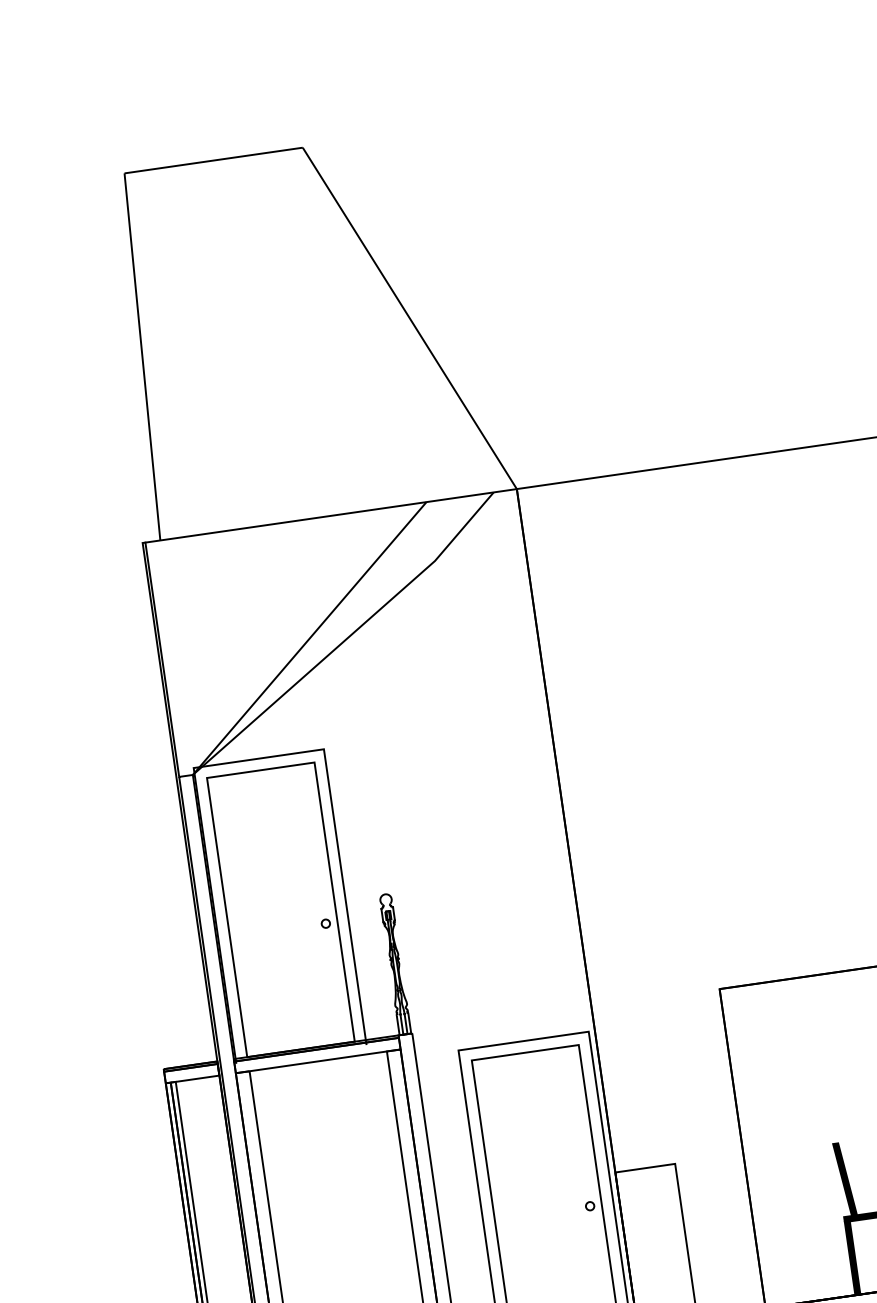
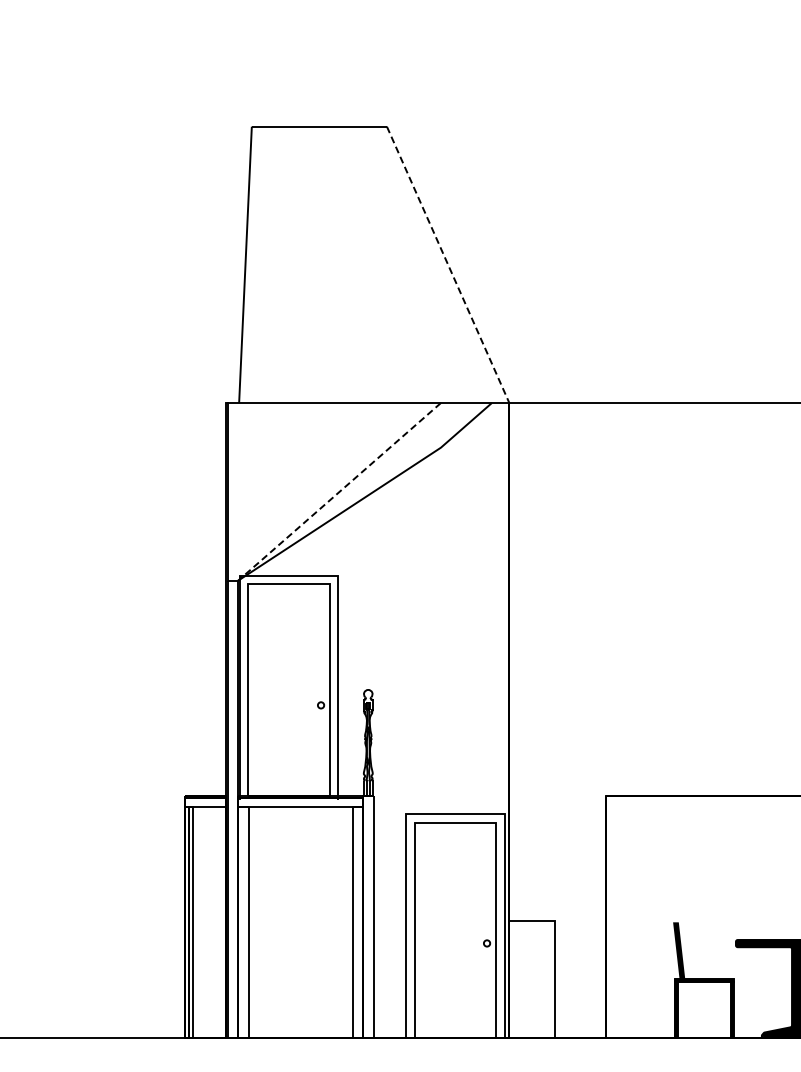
line: (410, 319) -> (448, 265), solid -> dashed
line: (309, 638) -> (339, 491), solid -> dashed

